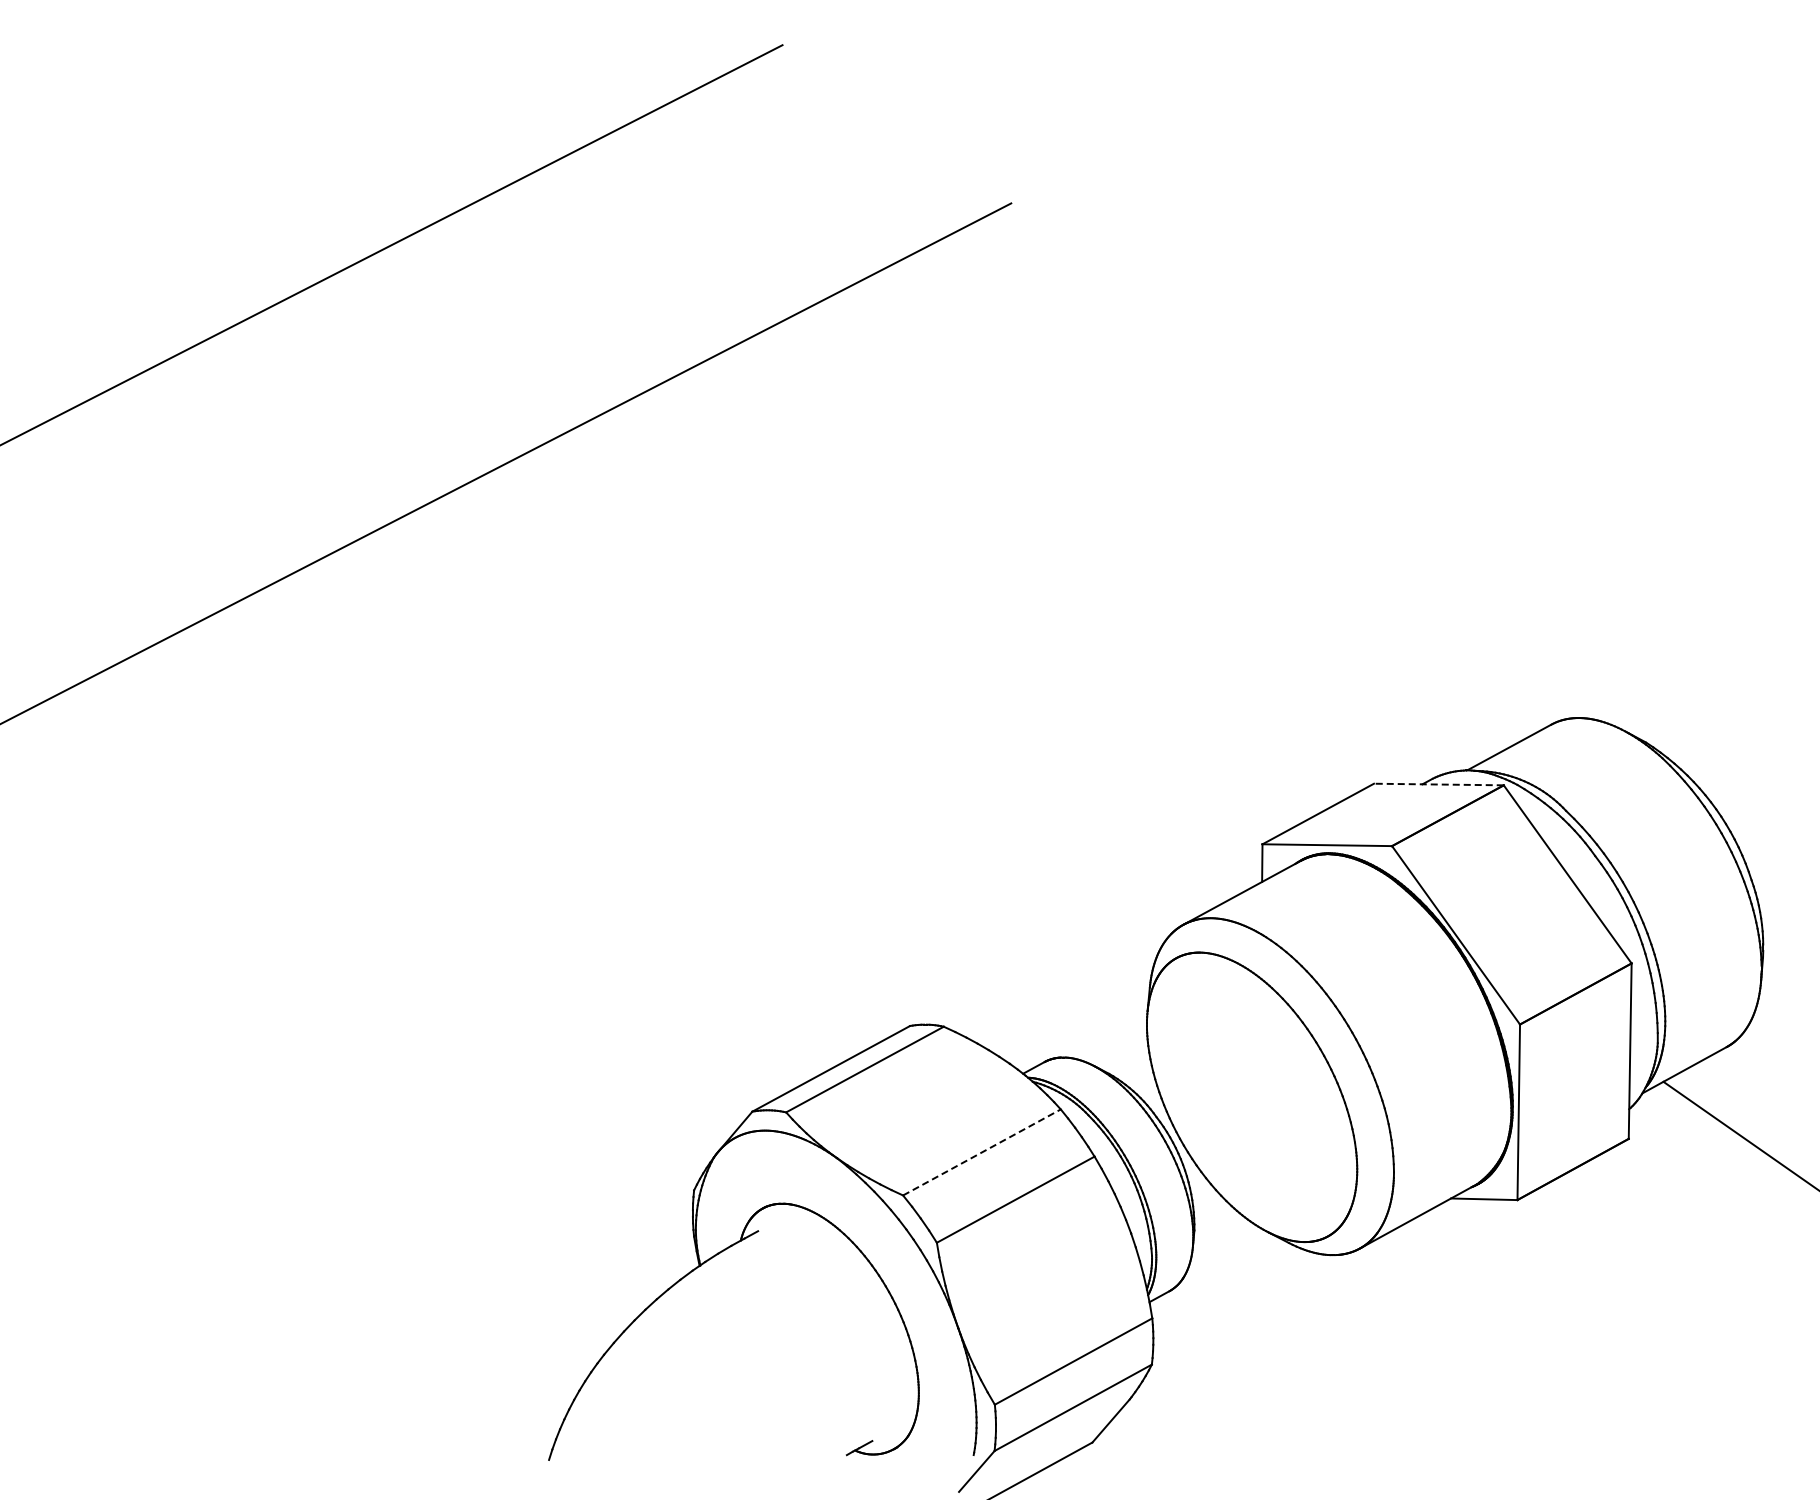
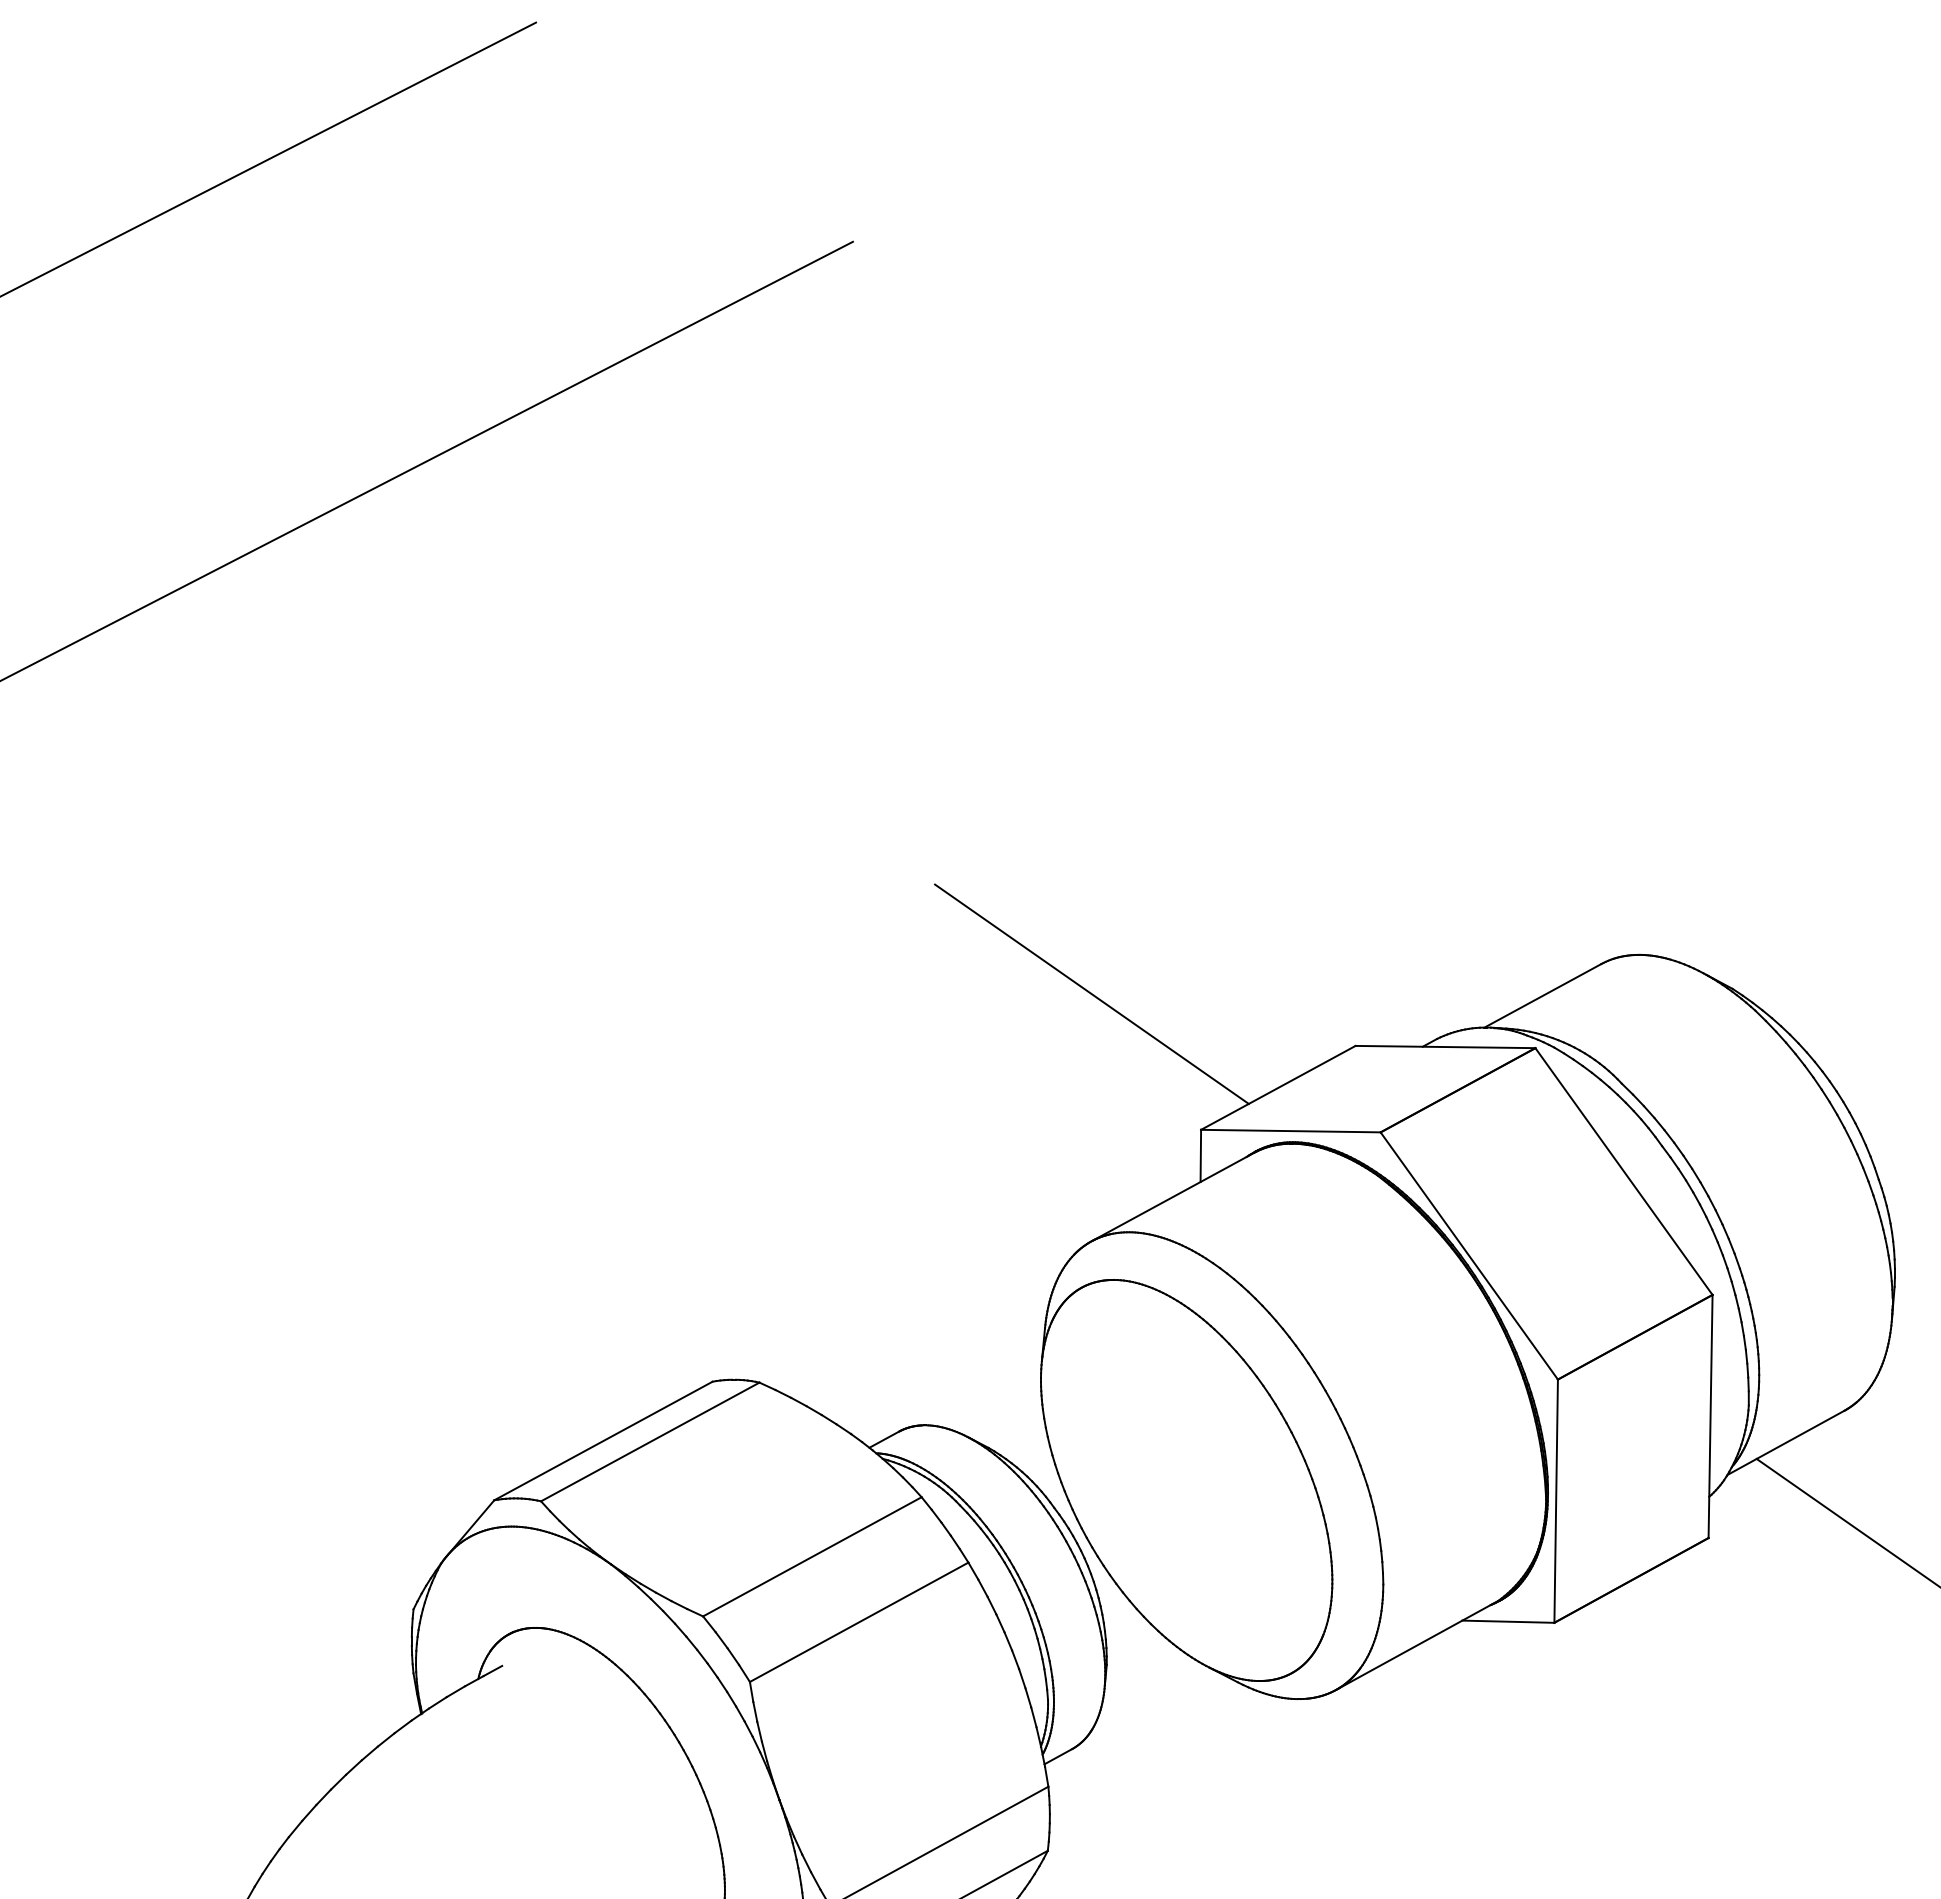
line: (1183, 746) -> (1091, 994), added
line: (1438, 784) -> (1444, 1046), dashed -> solid
line: (981, 1152) -> (811, 1556), dashed -> solid

